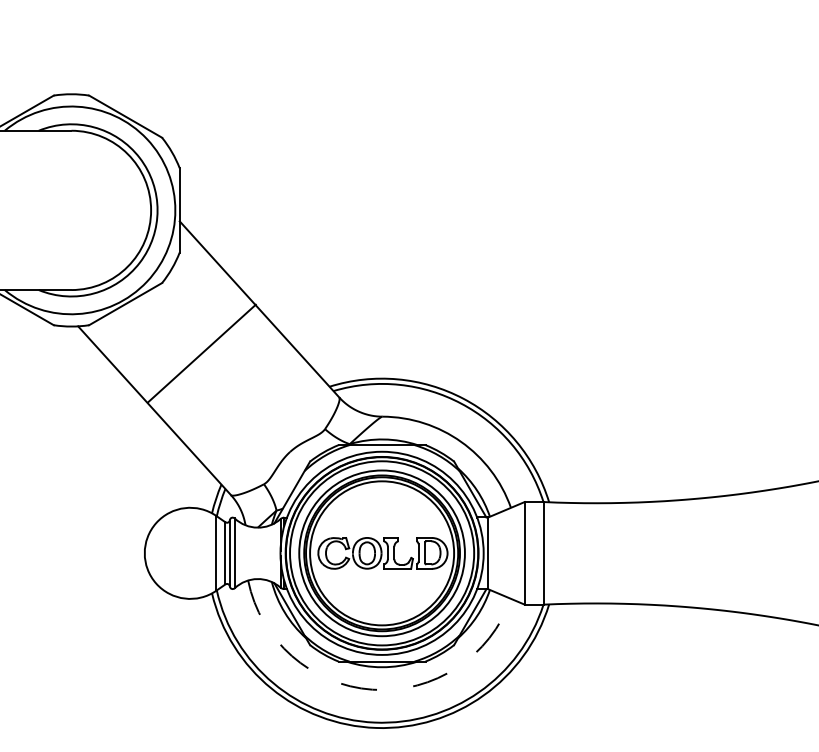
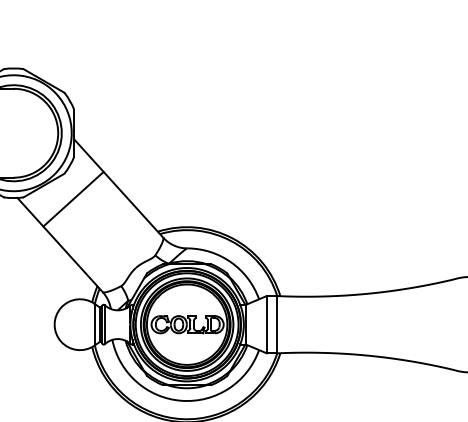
line: (201, 352) -> (73, 198), moved
arc: (371, 689) -> (181, 400), dashed -> solid

